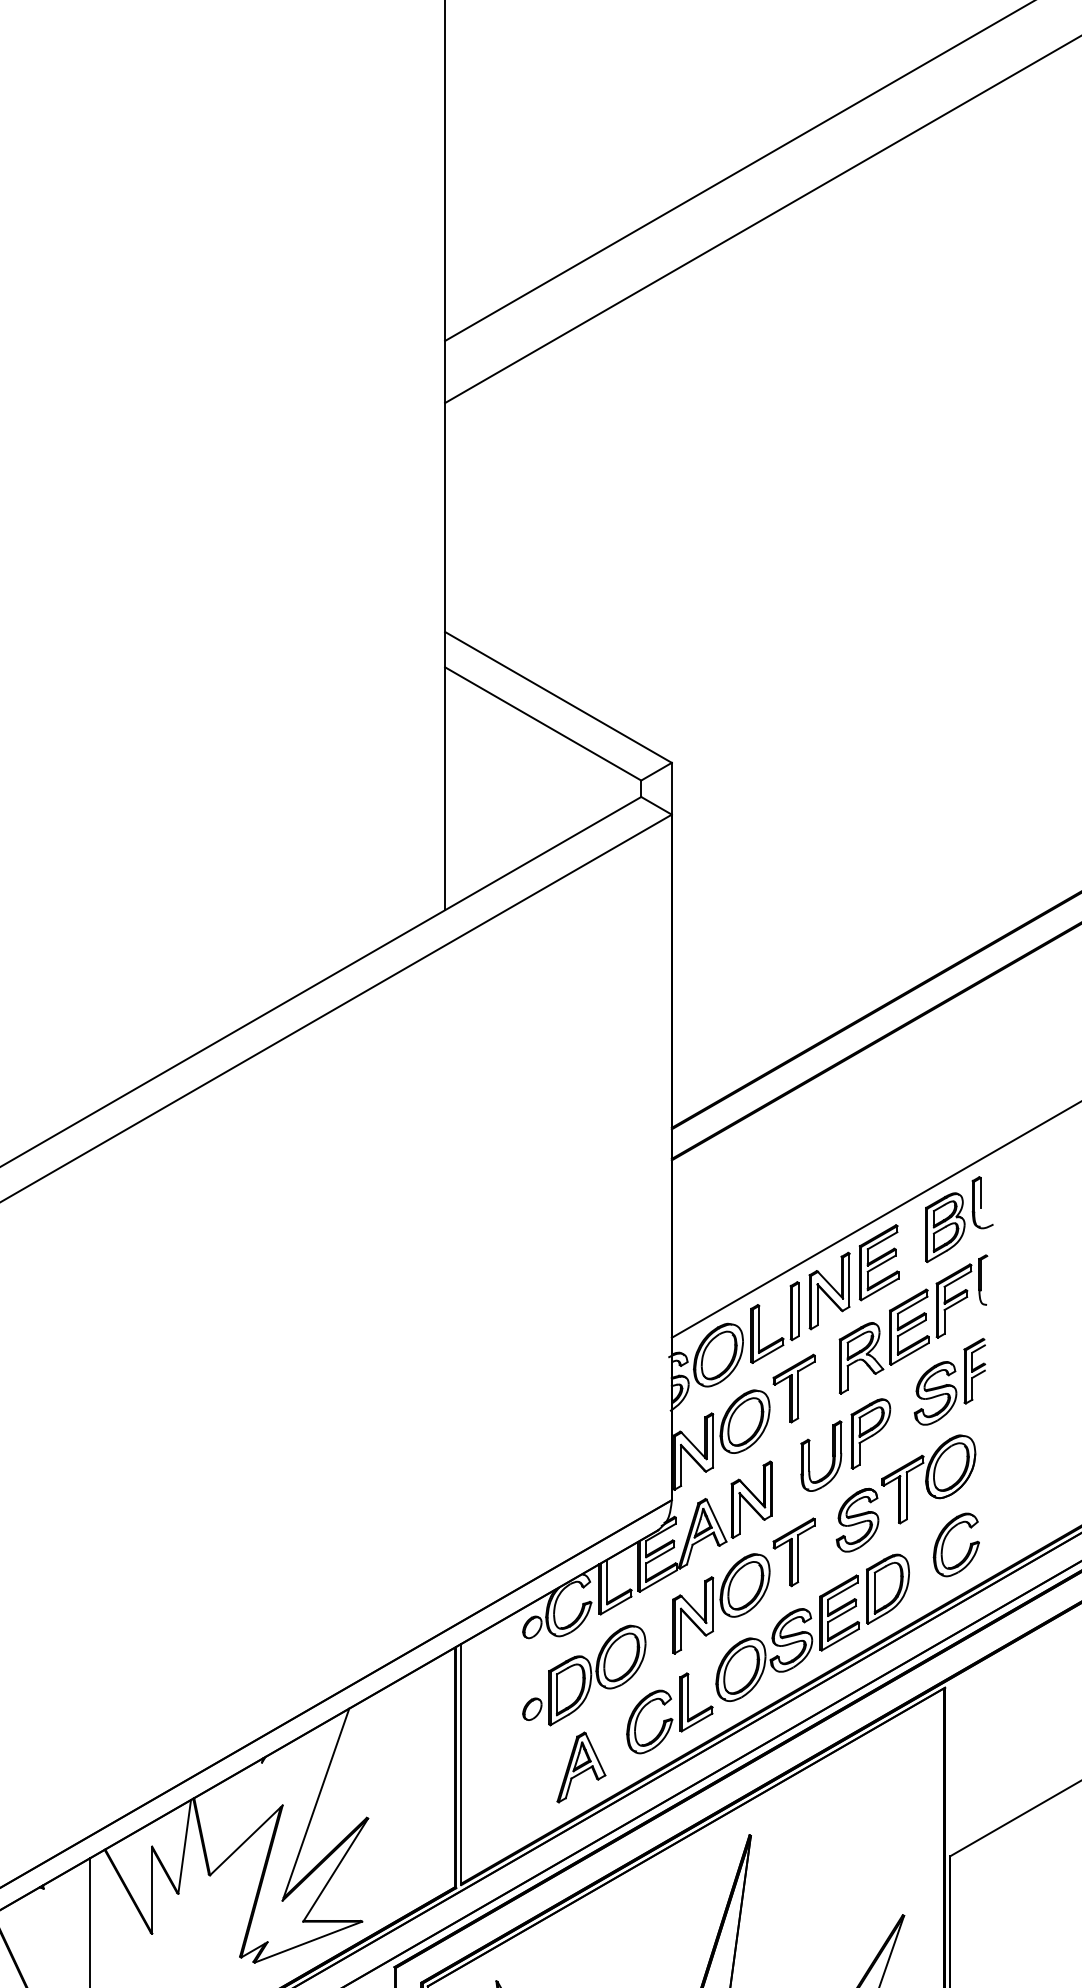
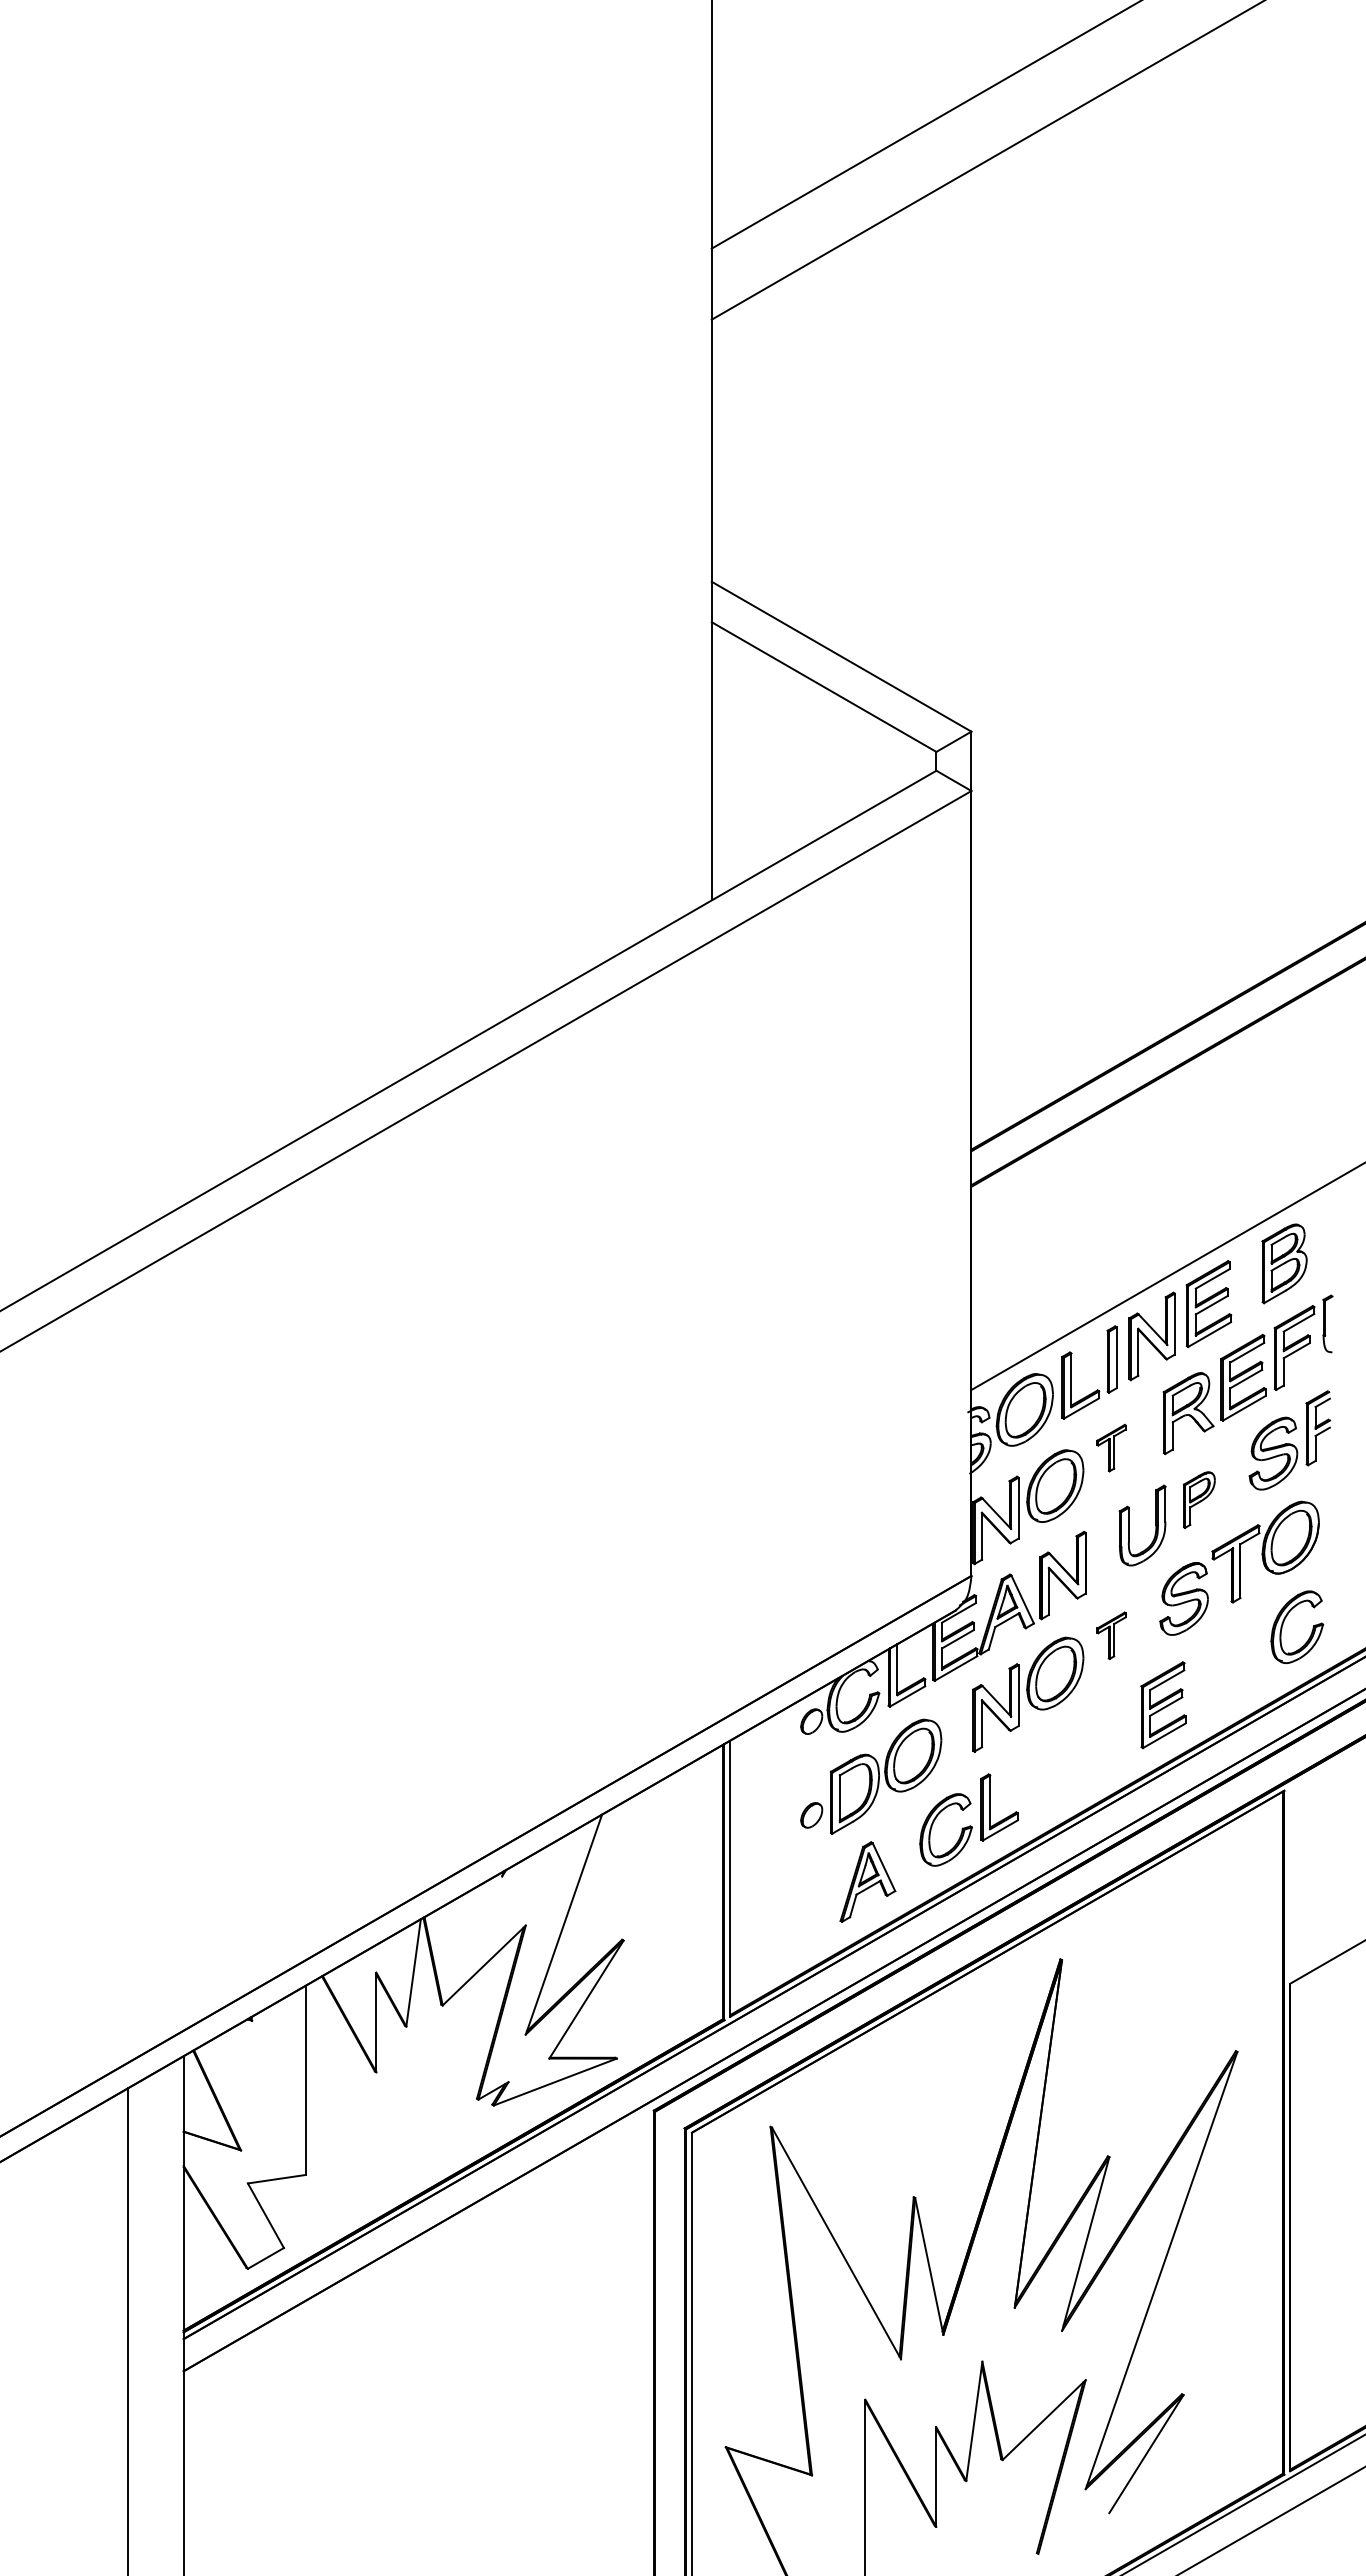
part: (982, 1202) -> (1327, 1235), removed
part: (794, 1387) -> (1111, 1447), size x0.6
part: (871, 1433) -> (1199, 1499), size x0.7
part: (794, 1552) -> (1111, 1635), size x0.6
part: (887, 1588) -> (1218, 1677), removed
part: (764, 1654) -> (1077, 1752), removed

